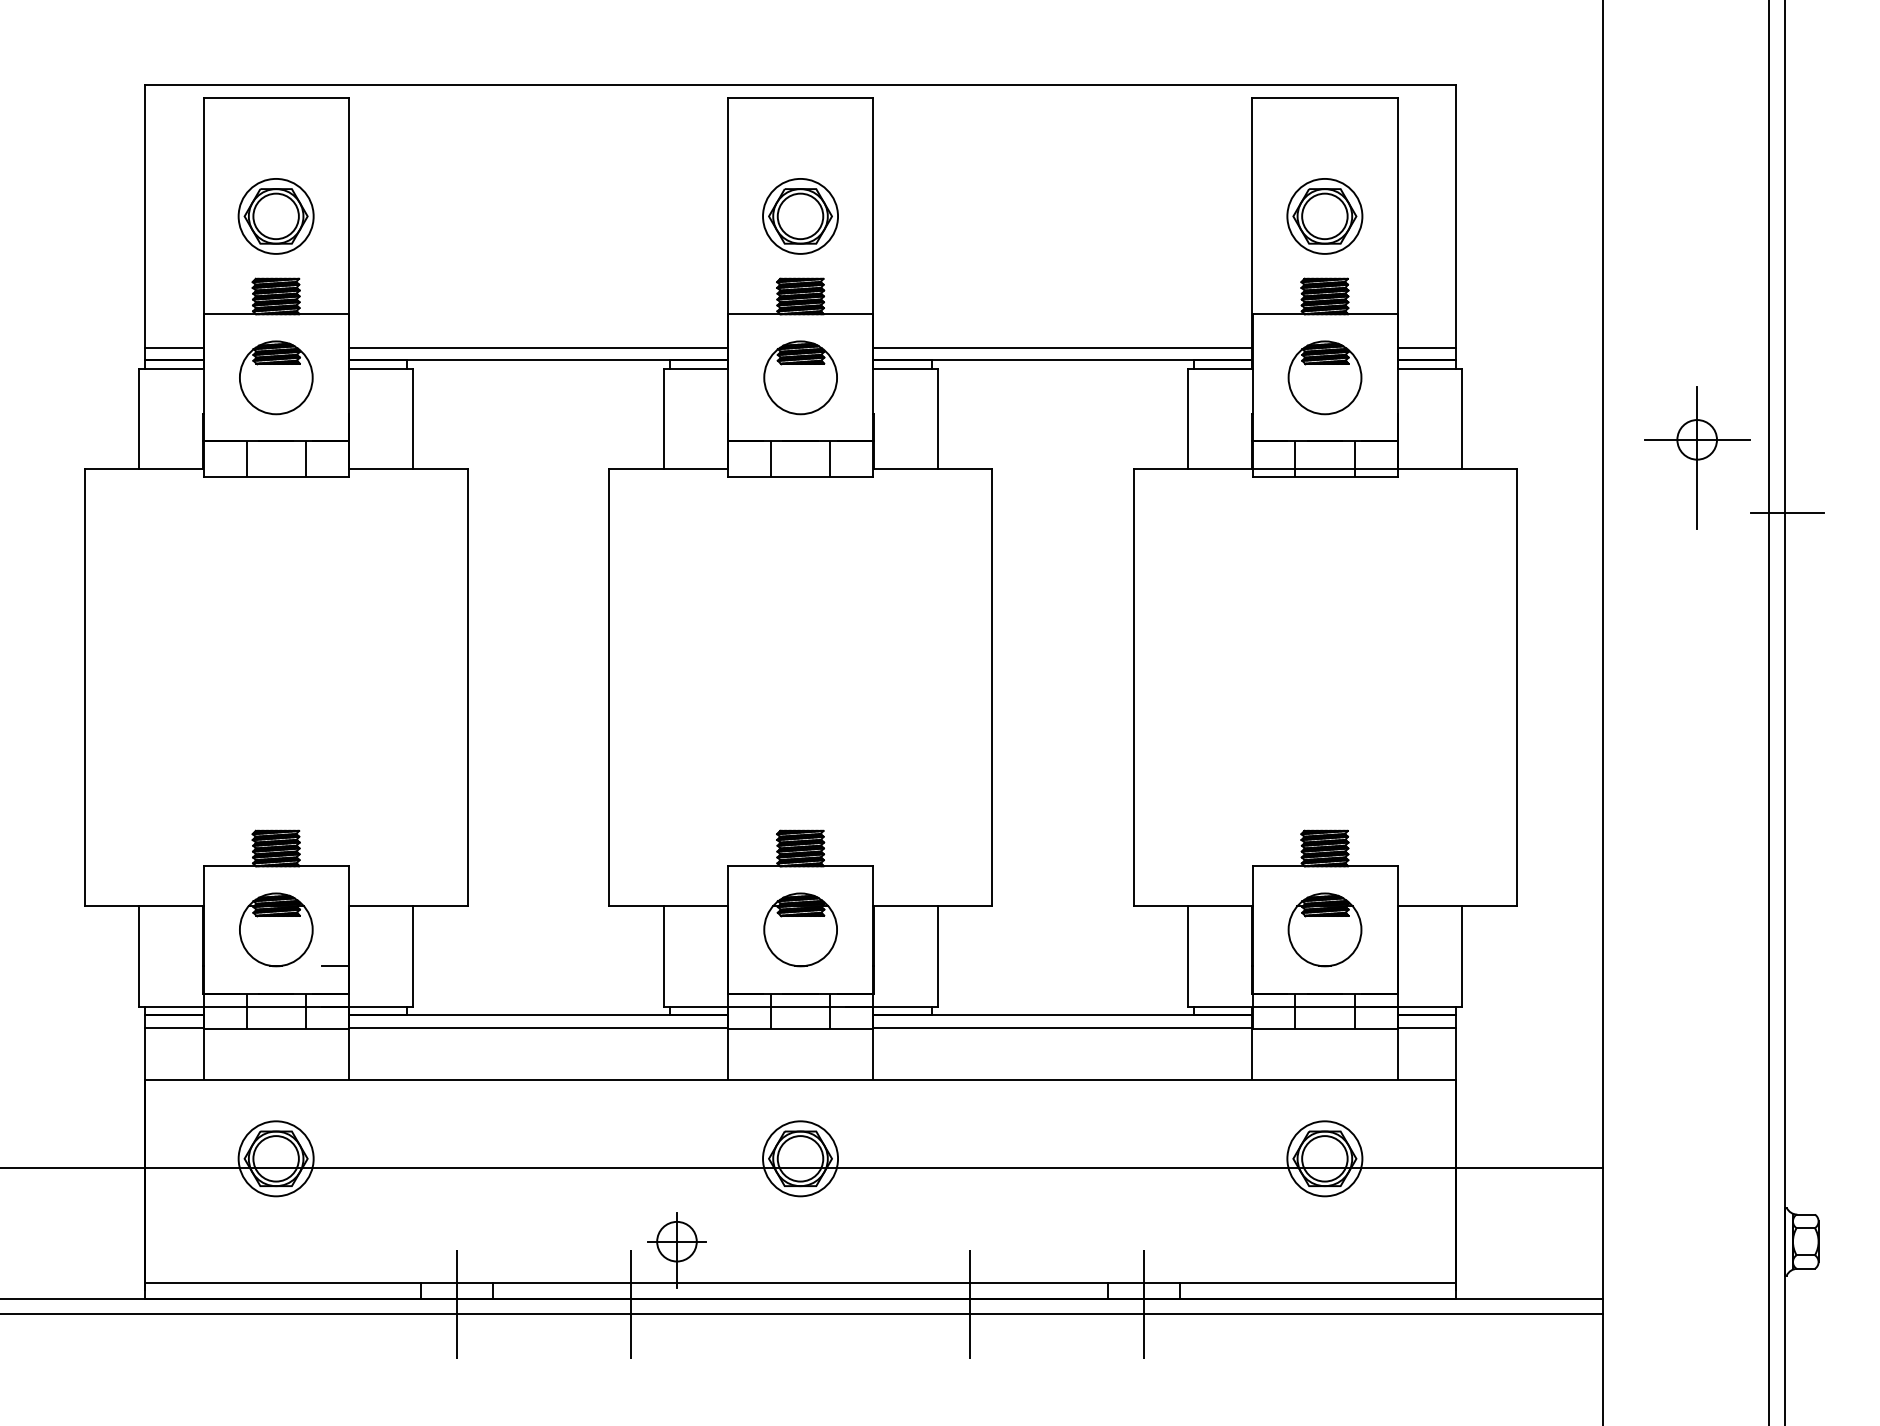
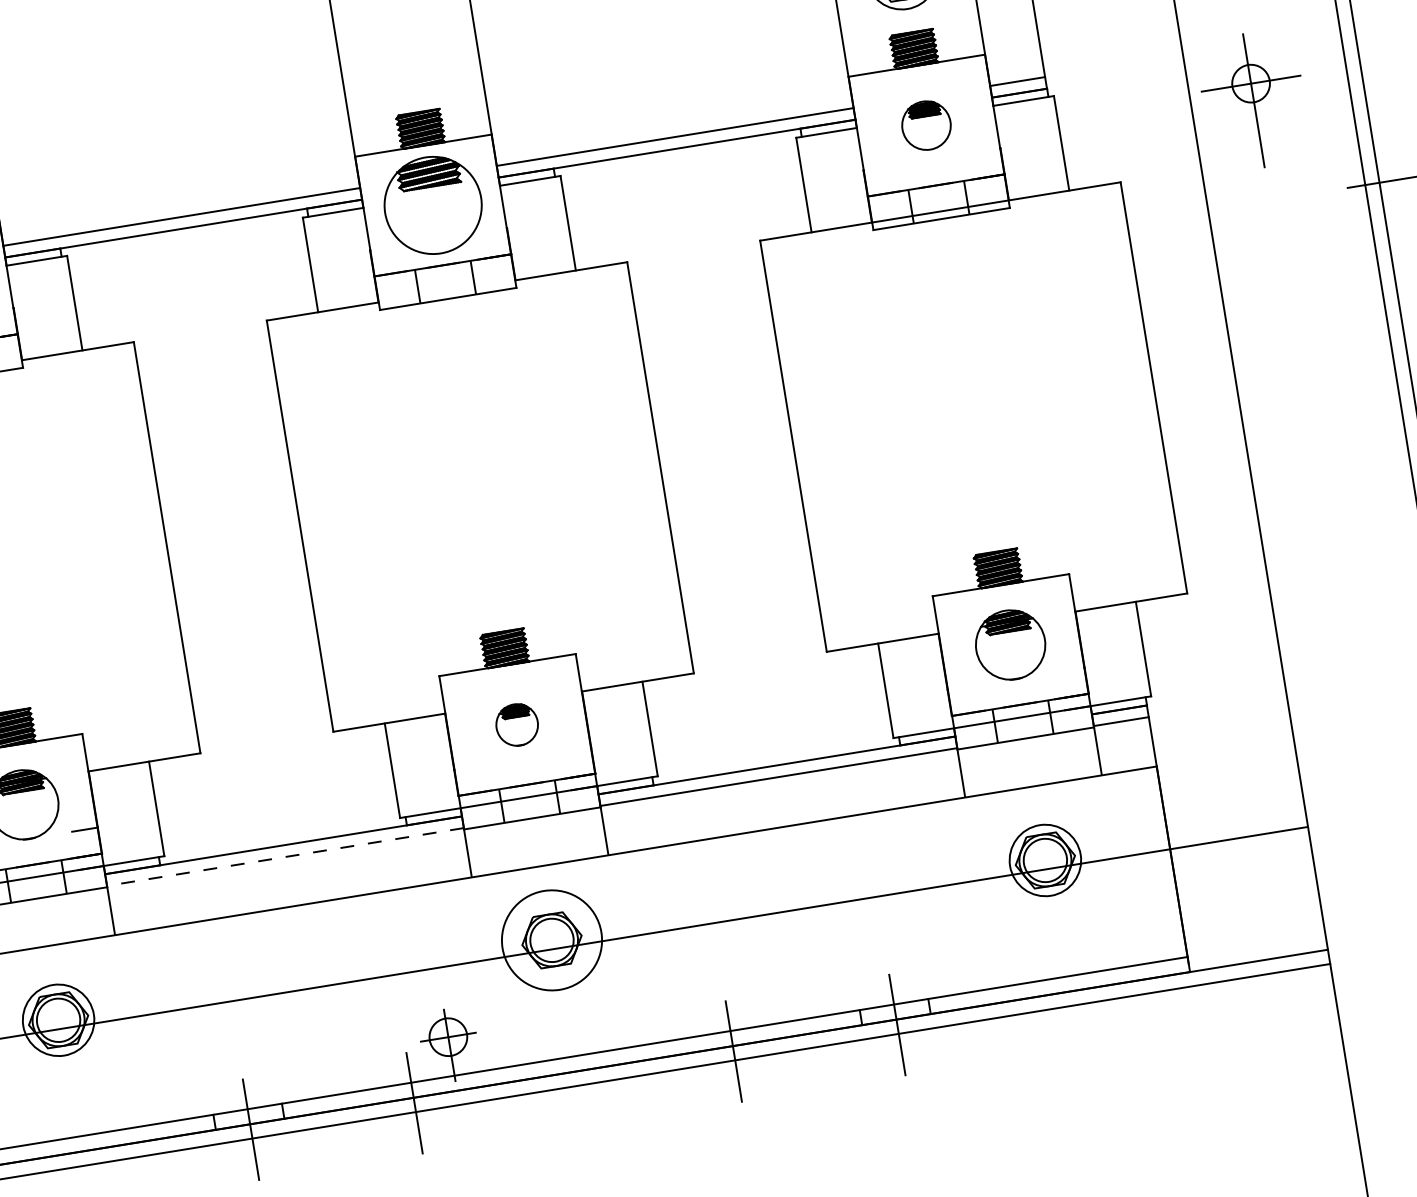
part: (800, 216) -> (408, 53), removed
part: (800, 377) -> (432, 205), size x1.4
part: (1324, 377) -> (925, 125), size x0.7
part: (1697, 457) -> (1254, 100), moved
part: (800, 929) -> (517, 724), size x0.6
line: (538, 1027) -> (285, 856), solid -> dashed
circle: (800, 1158) -> (551, 940), size x1.4

